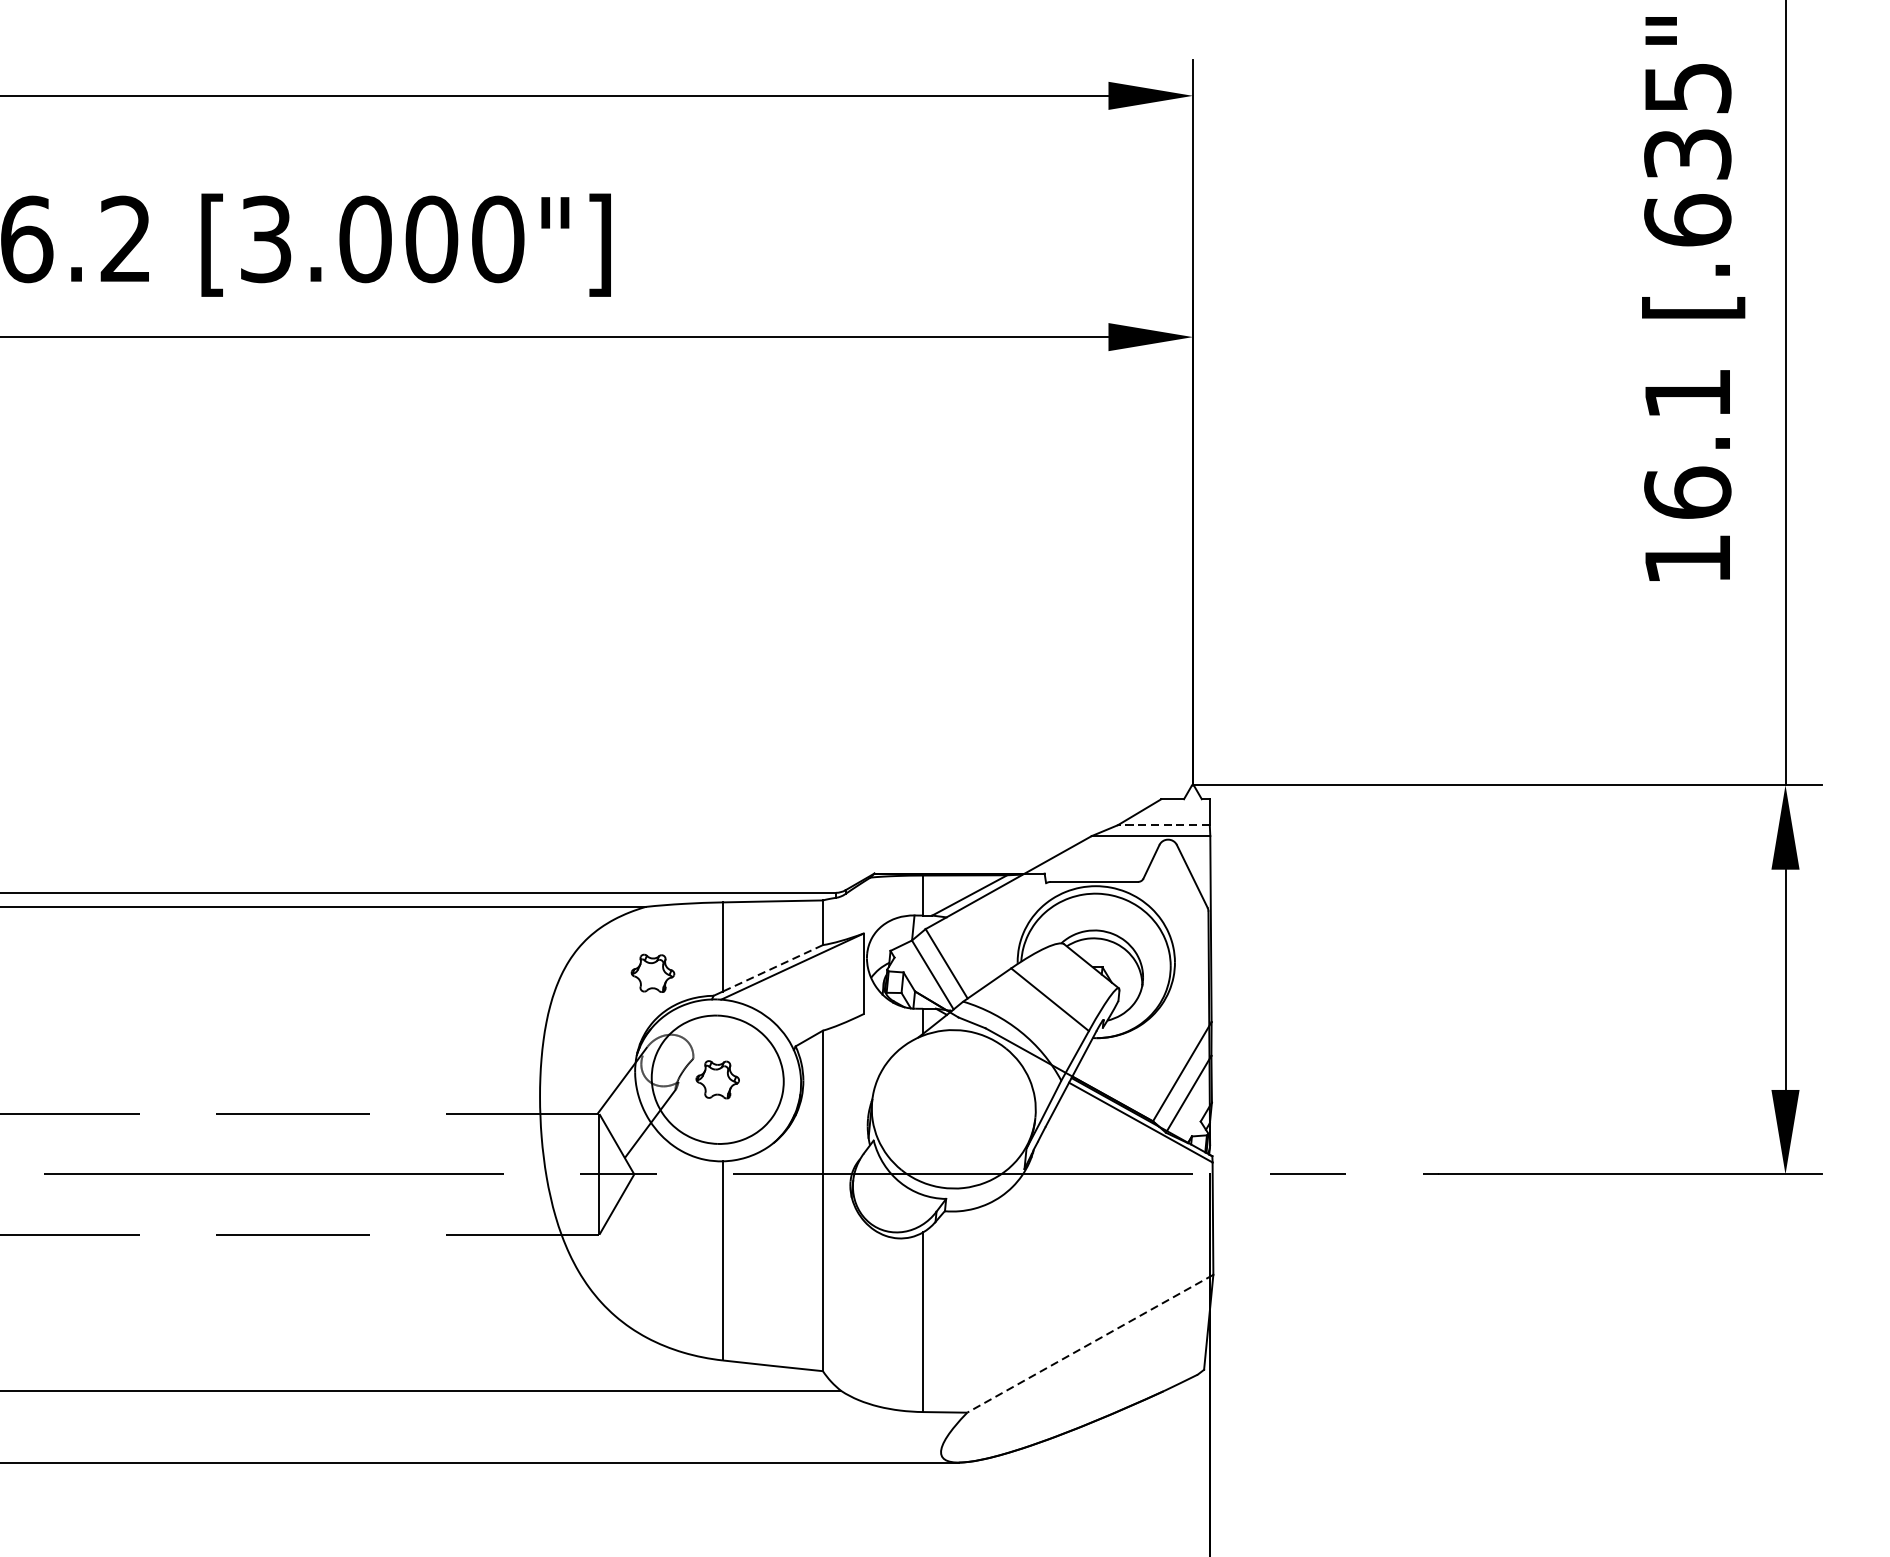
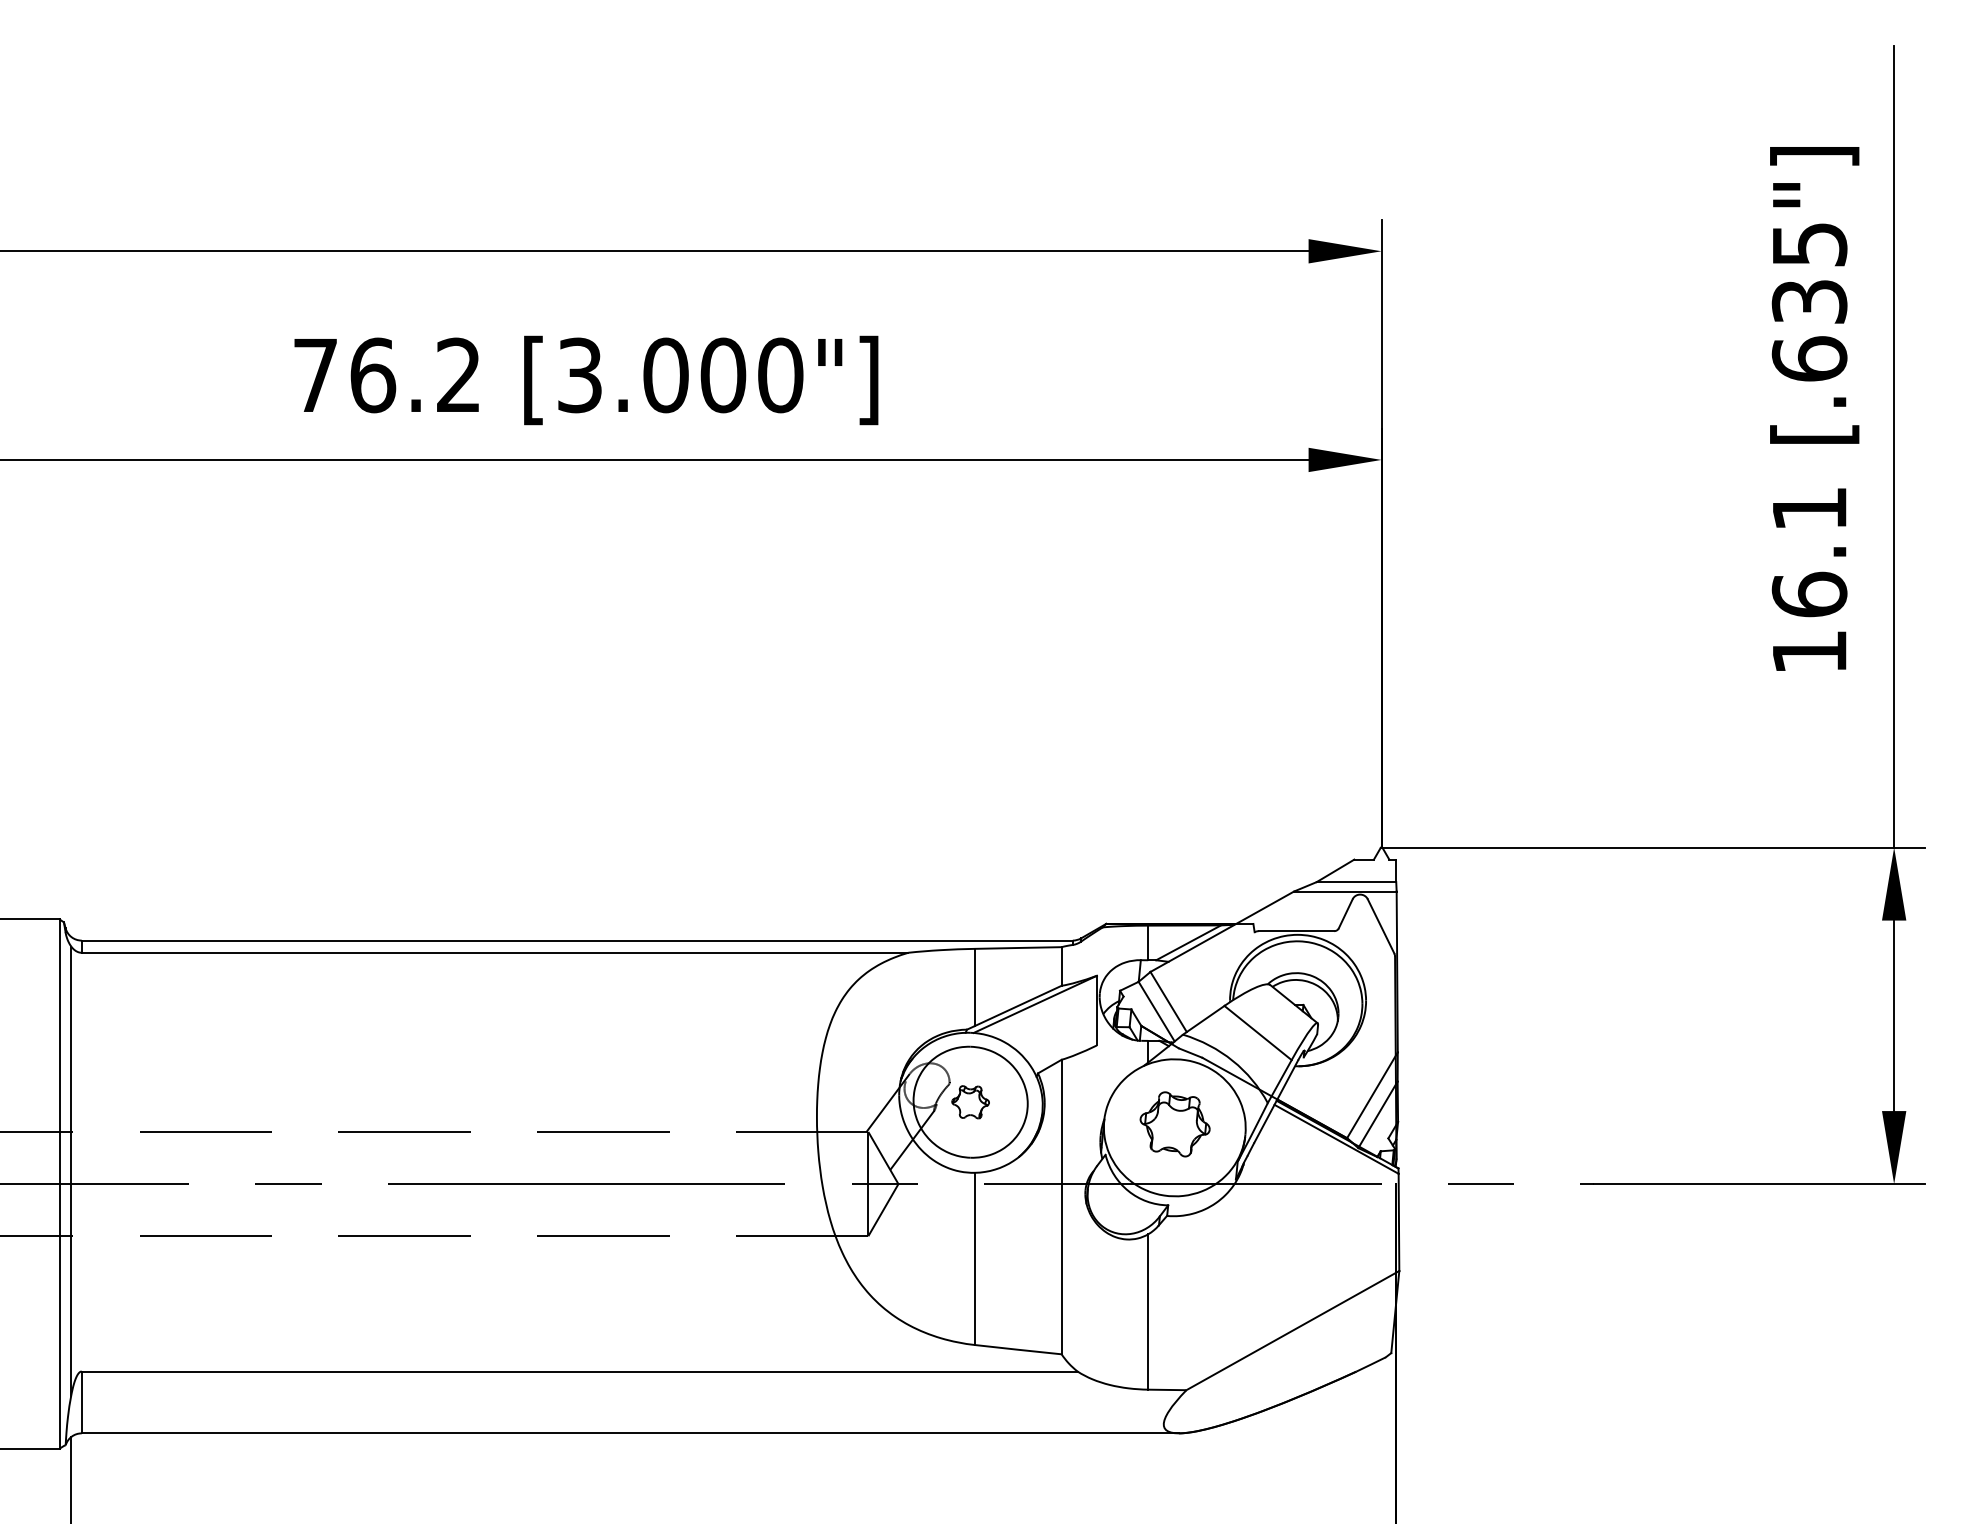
line: (1163, 825) -> (1356, 882), dashed -> solid
line: (773, 967) -> (1018, 1005), dashed -> solid
part: (652, 973) -> (914, 1010), removed
part: (953, 1105) -> (1174, 1124), added
line: (1089, 1343) -> (1292, 1330), dashed -> solid

